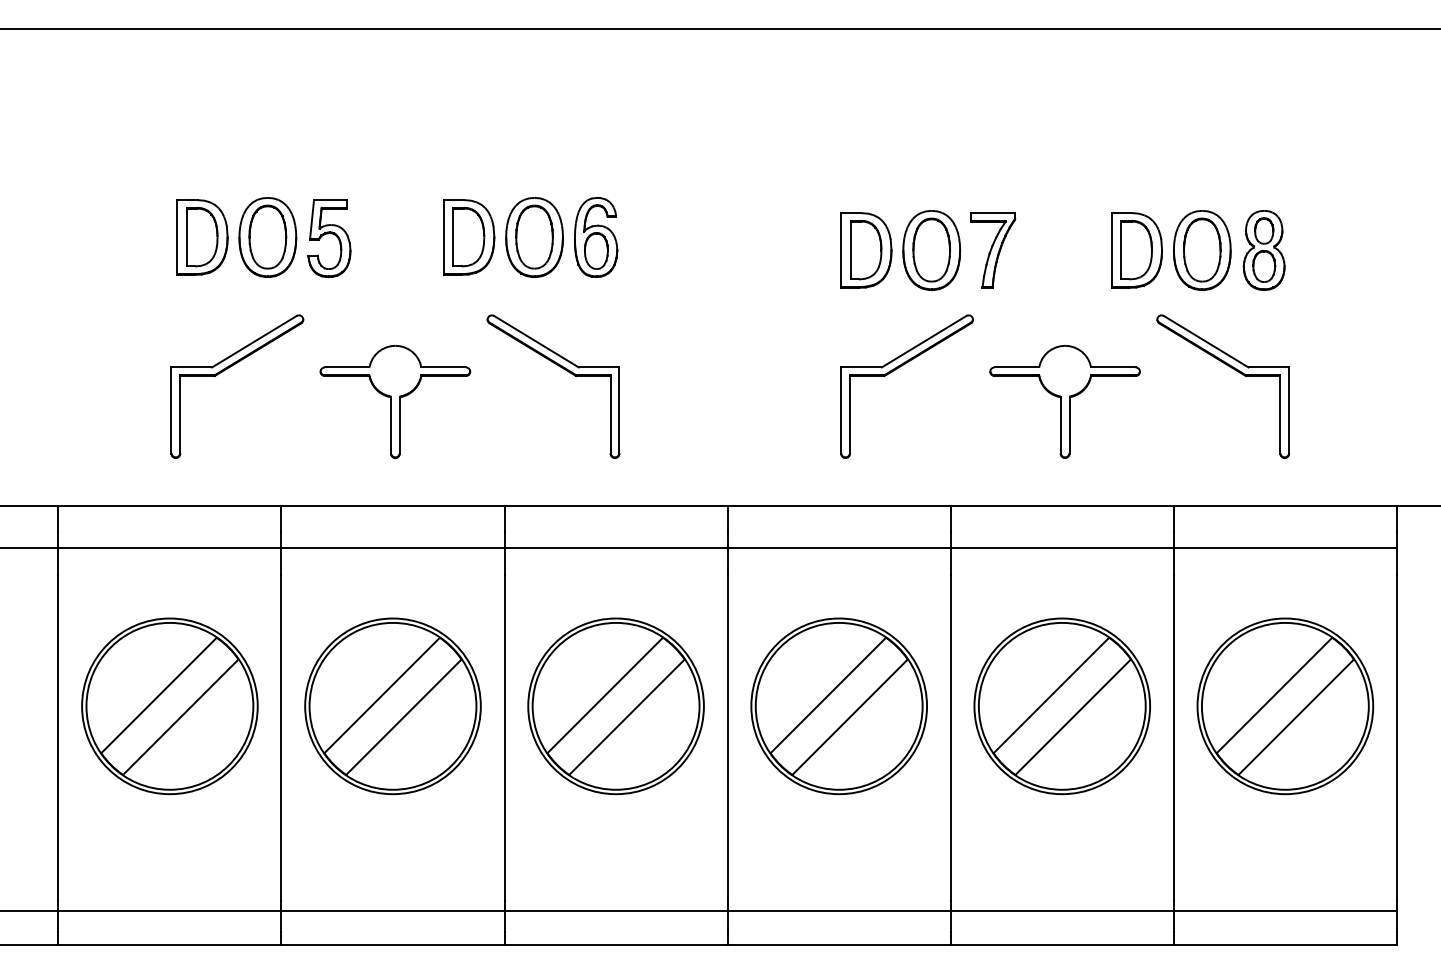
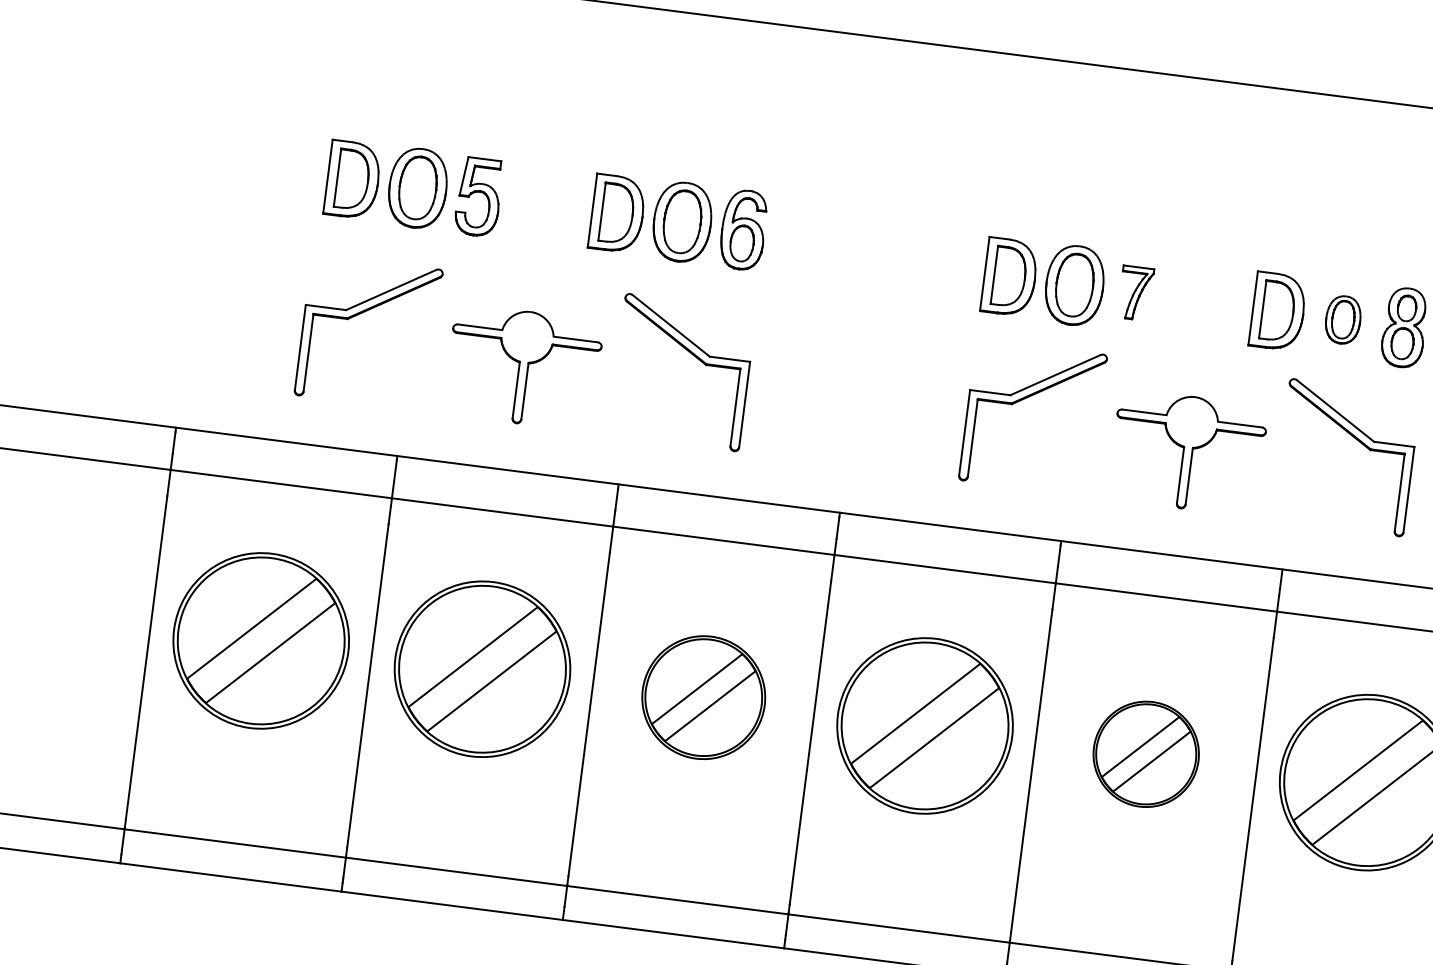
part: (993, 250) -> (1136, 293), size x0.7
part: (1202, 250) -> (1343, 319), size x0.6
part: (615, 706) -> (703, 697), size x0.7
part: (1061, 706) -> (1145, 754), size x0.6

